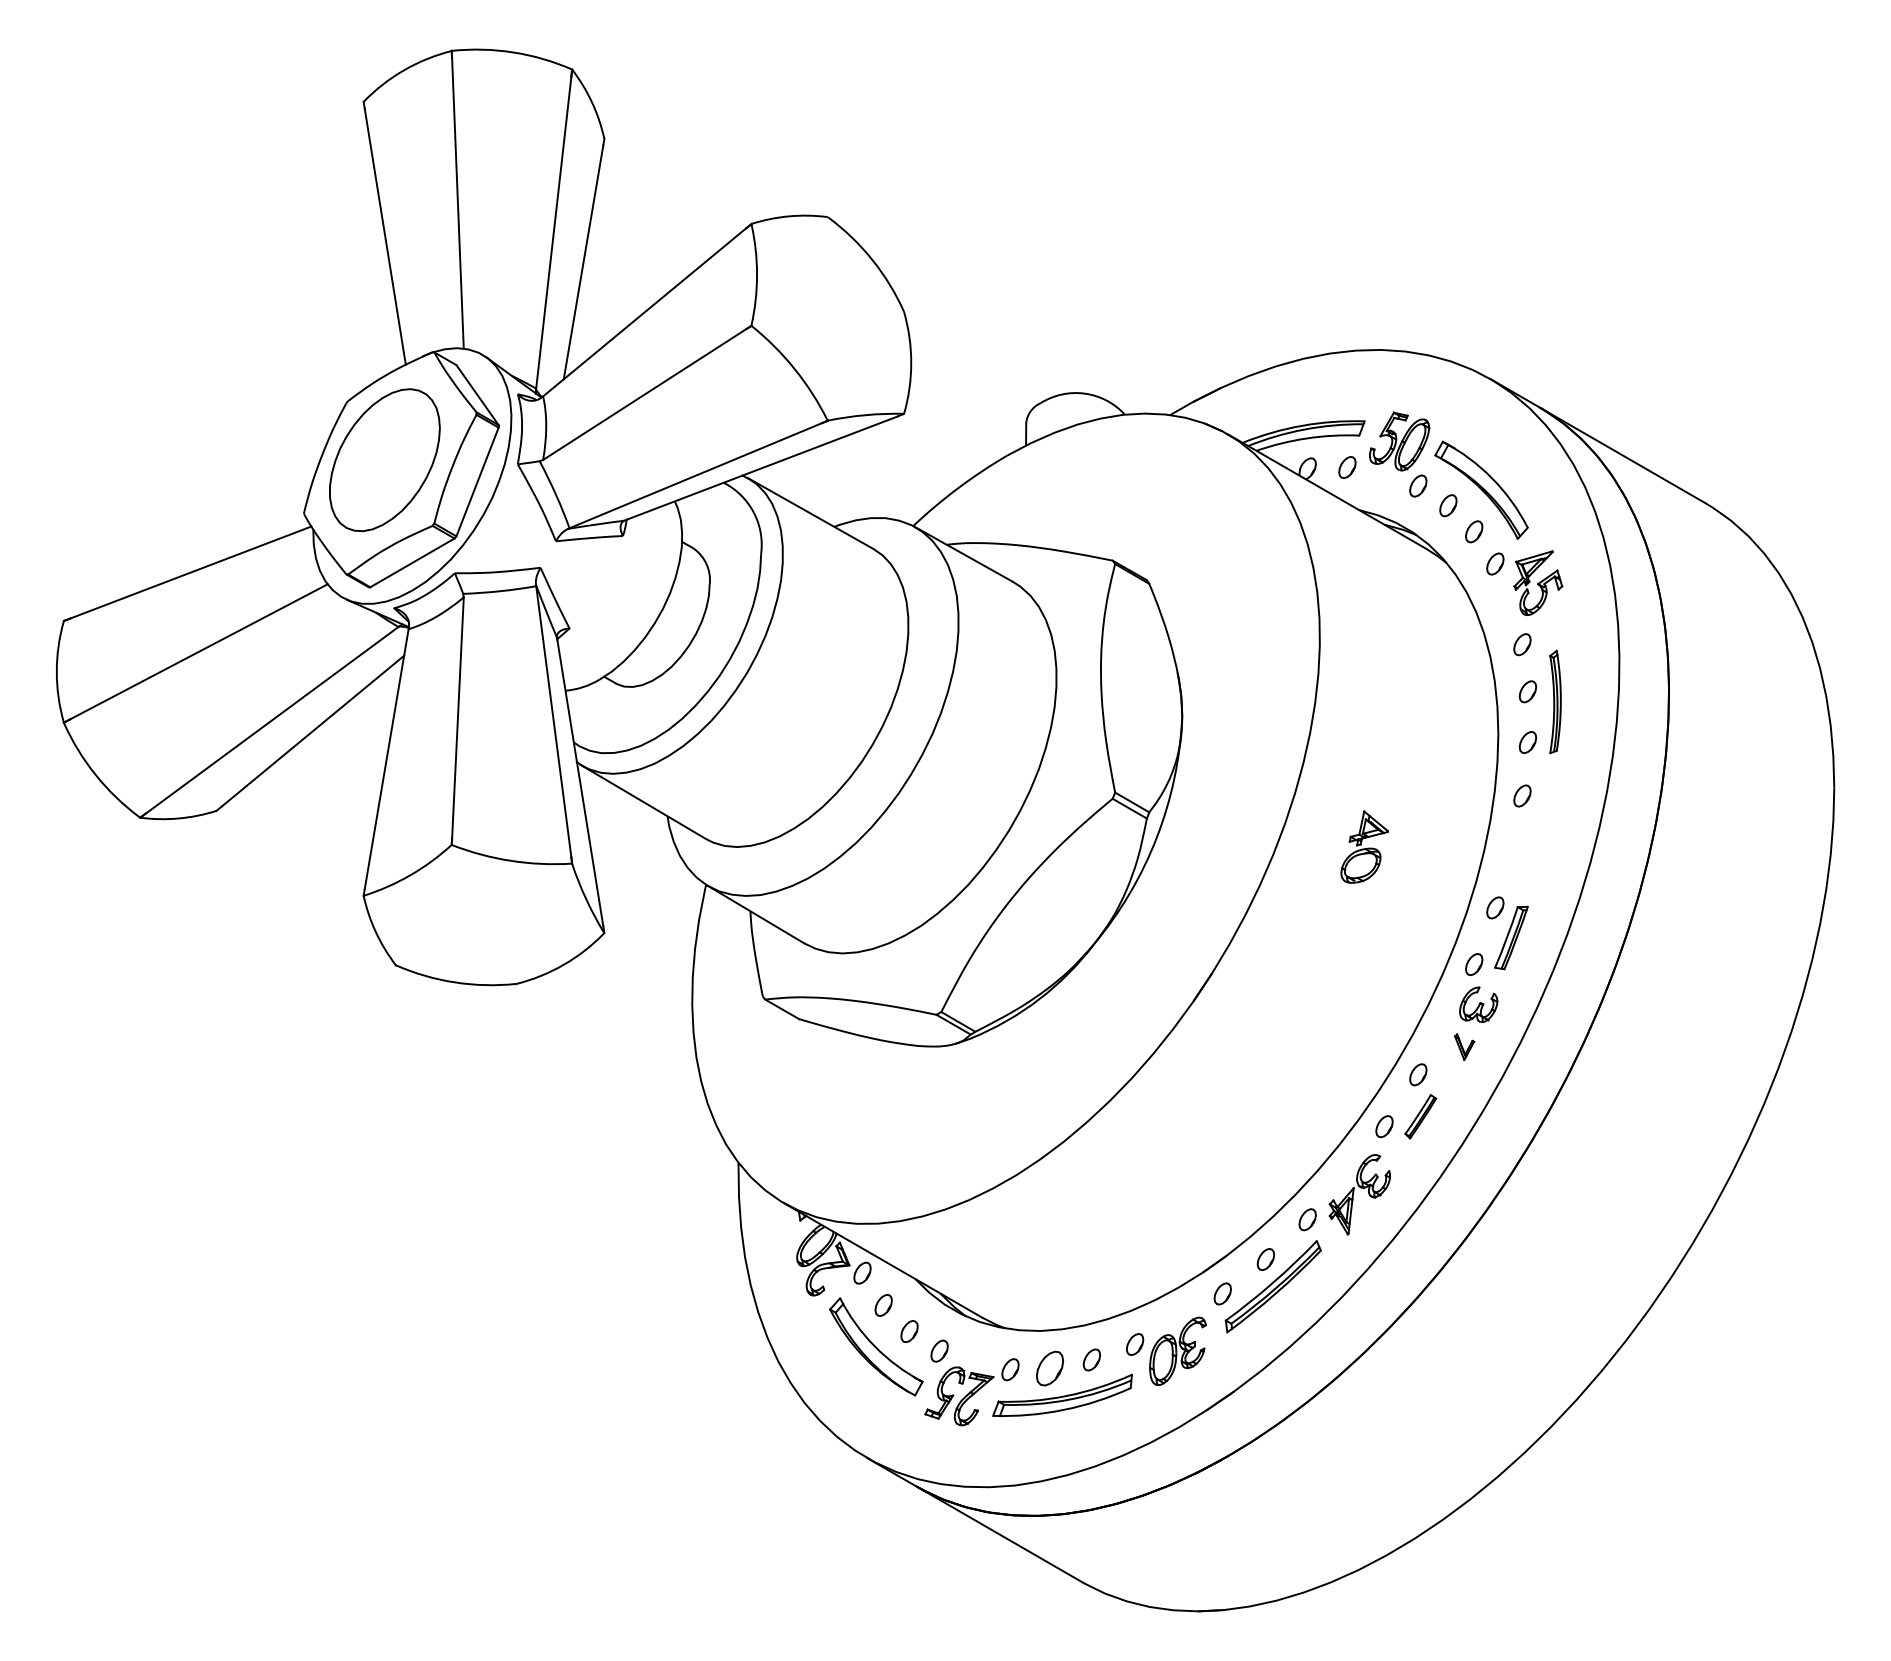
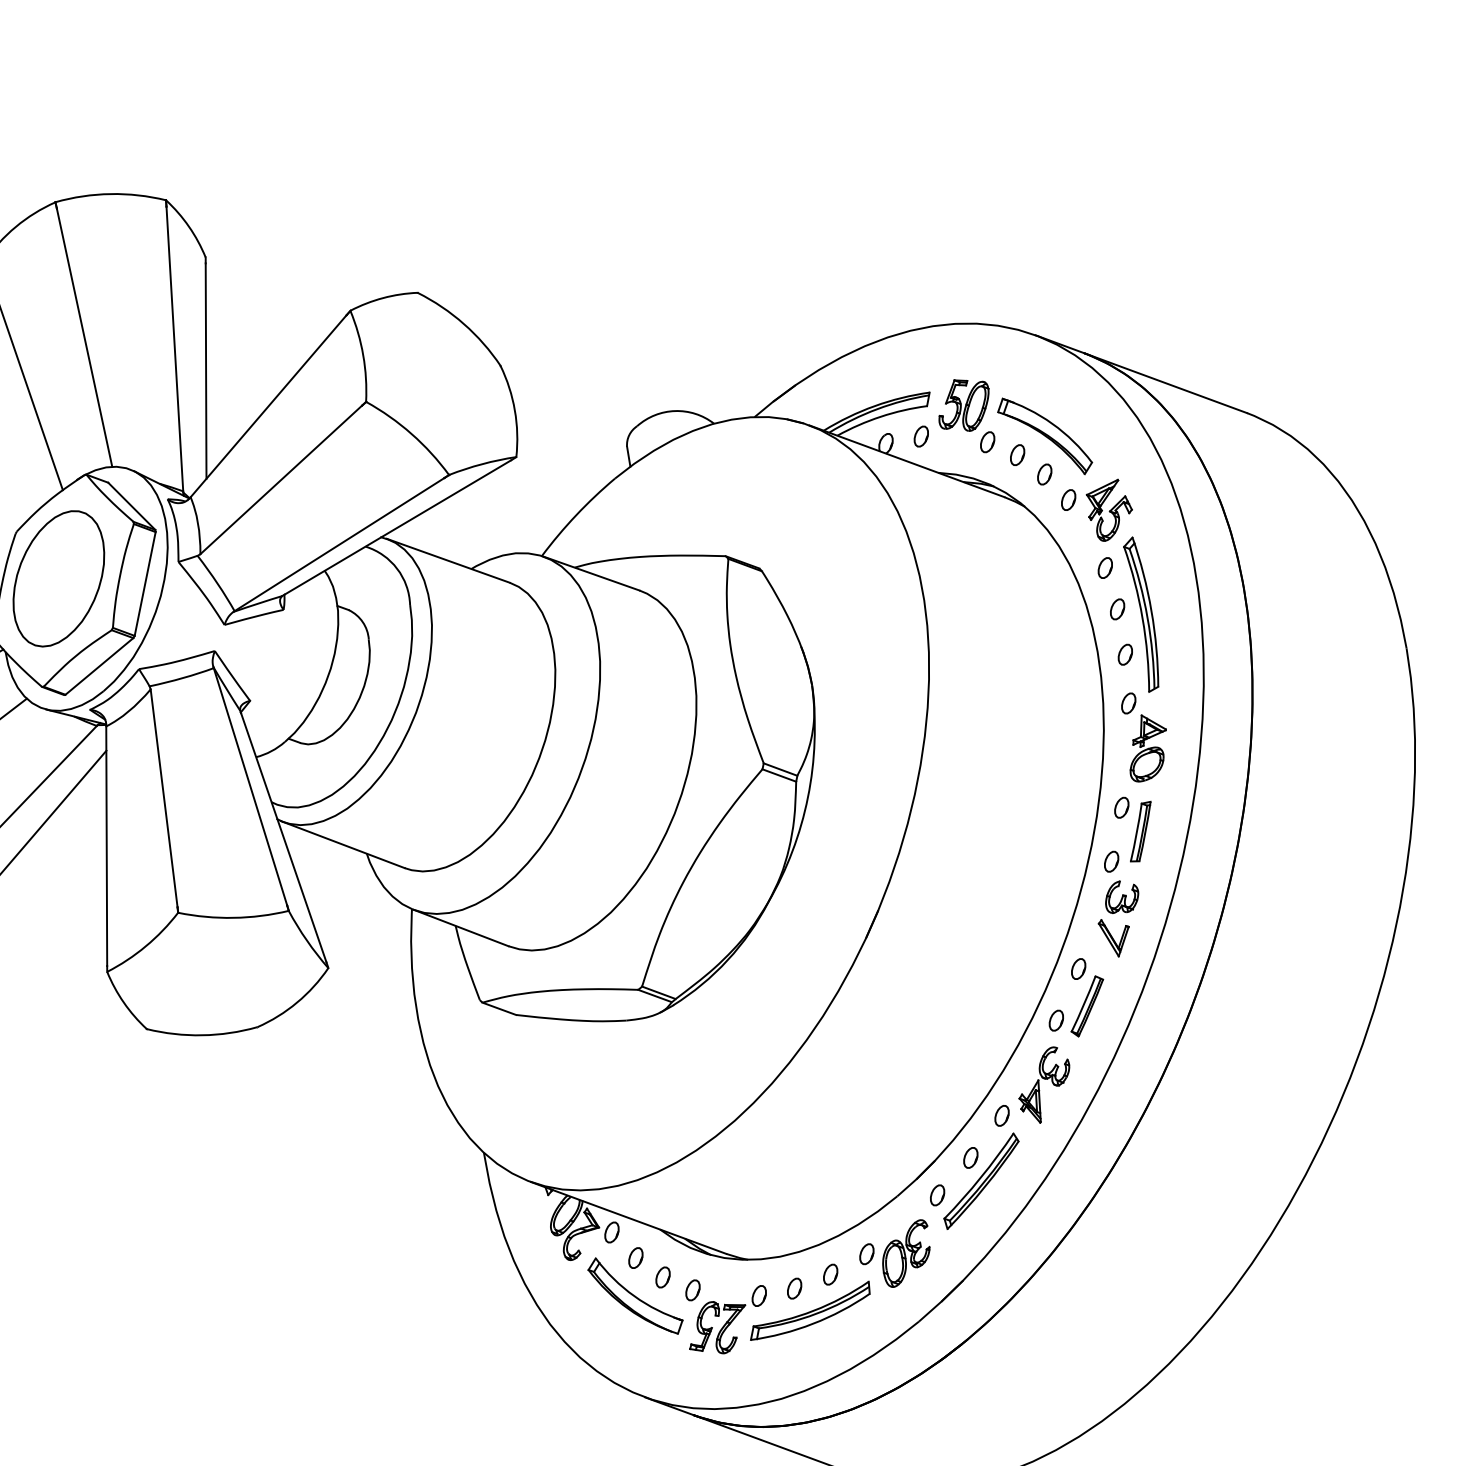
part: (1555, 701) -> (1143, 613), size x1.67
part: (1364, 846) -> (1147, 746), moved
part: (1464, 1046) -> (1115, 936), size x1.67
part: (1420, 1116) -> (1087, 1006), size x1.43
part: (1050, 1367) -> (794, 1287), size x0.62

